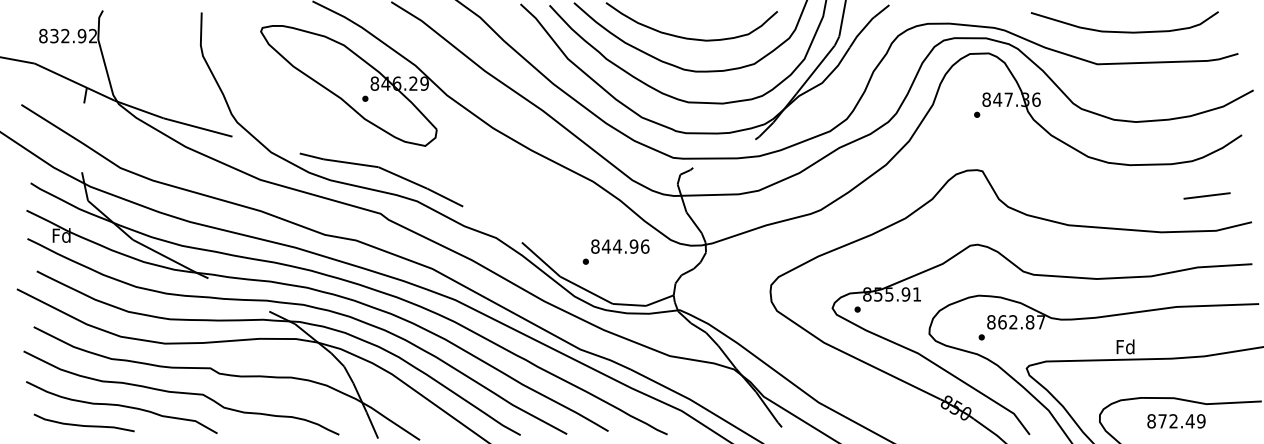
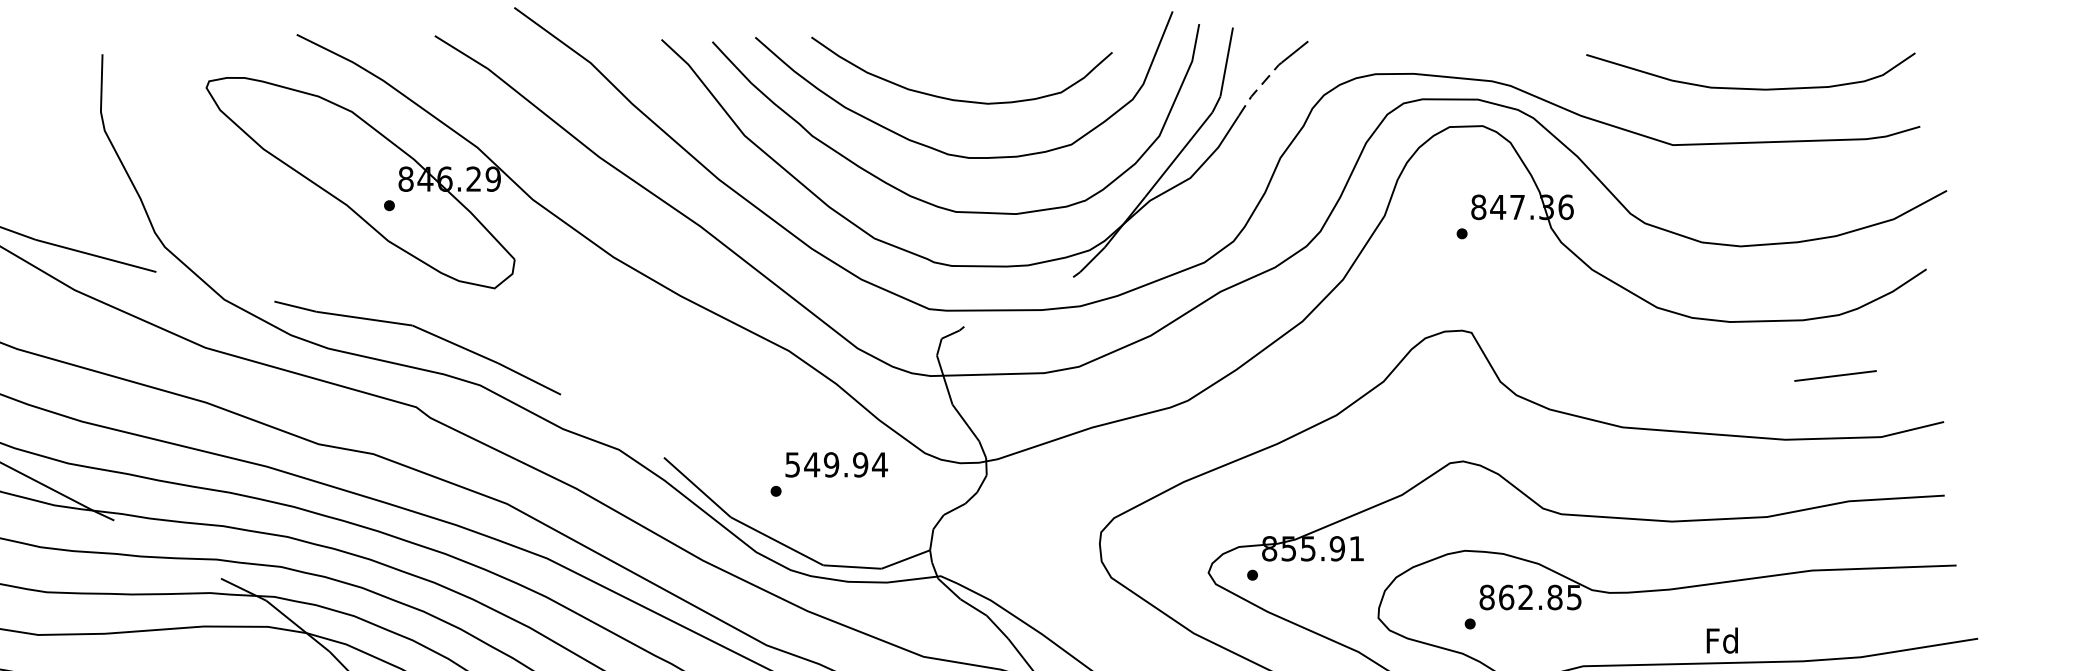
line: (861, 31) -> (1259, 87), solid -> dashed
curve: (1124, 31) -> (1750, 87), moved
line: (1206, 195) -> (1834, 375), moved
text: (620, 246) -> (836, 464), 844.96 -> 549.94
text: (1041, 322) -> (1574, 597), 862.87 -> 862.85

